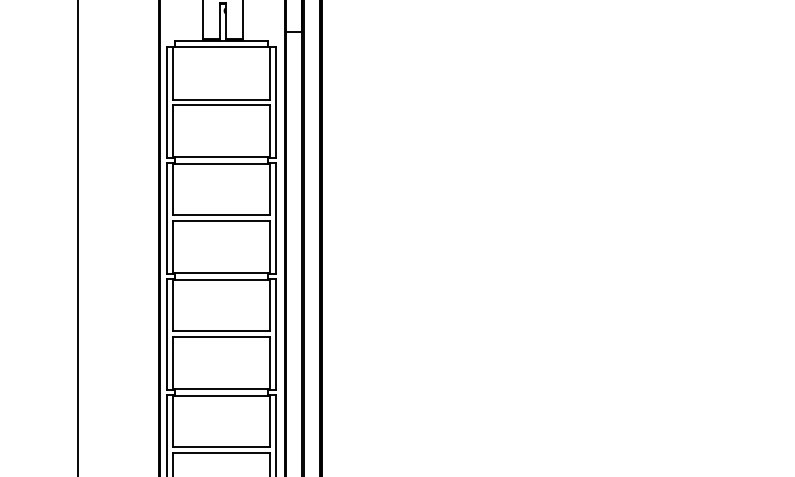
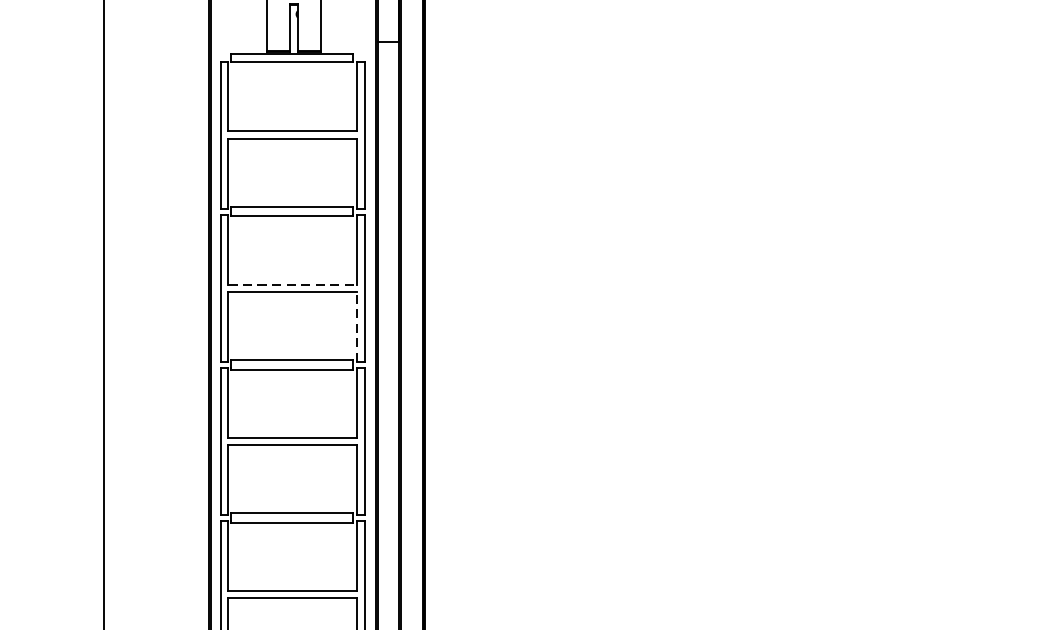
line: (221, 215) -> (292, 284), solid -> dashed
line: (270, 247) -> (357, 326), solid -> dashed

